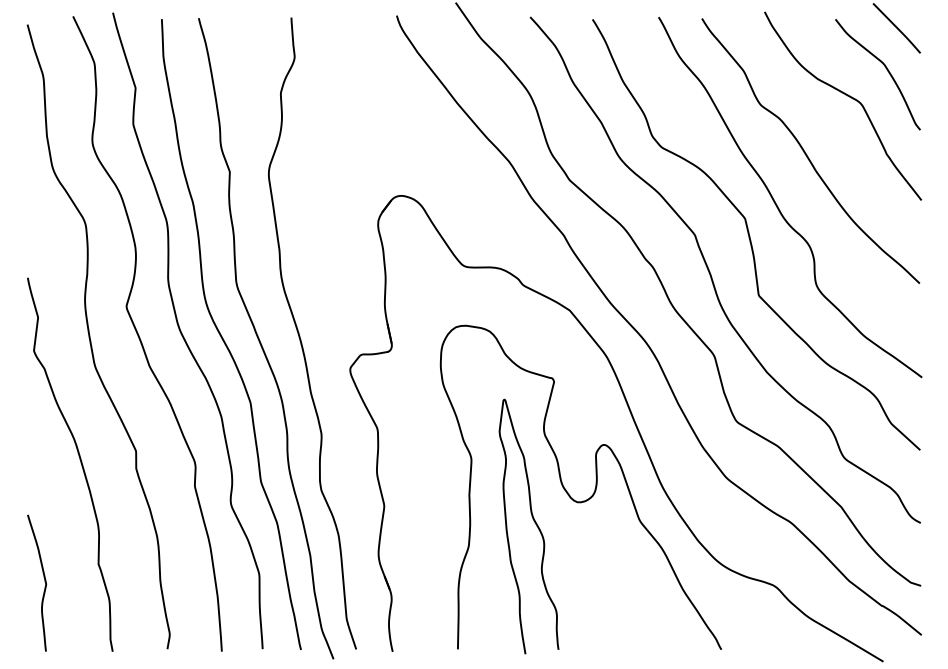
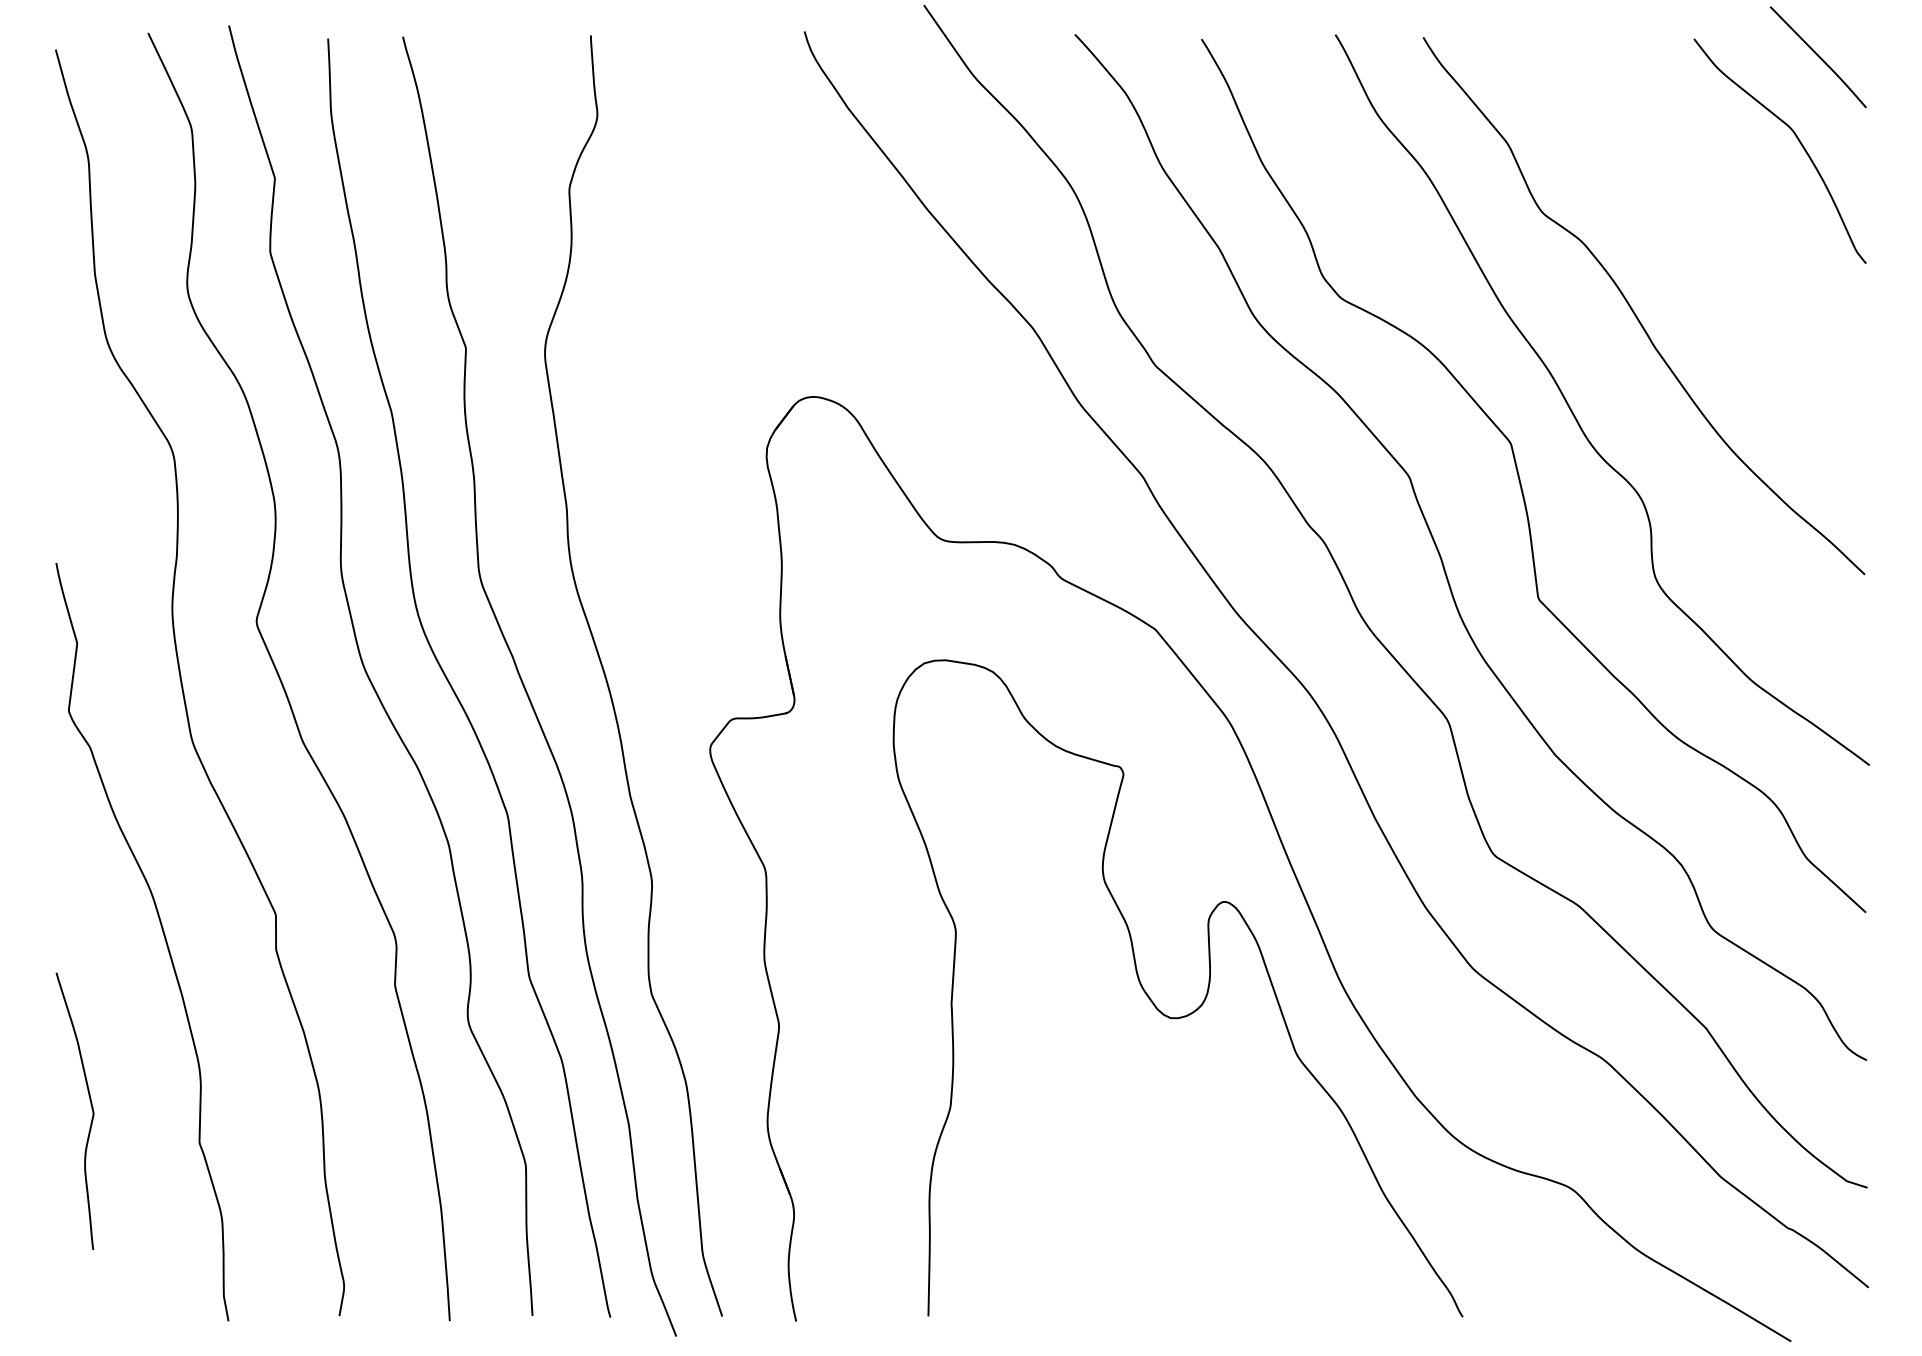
curve: (847, 96) -> (1718, 195), removed
curve: (533, 521) -> (1081, 1057), removed
curve: (44, 582) -> (90, 1109), moved

